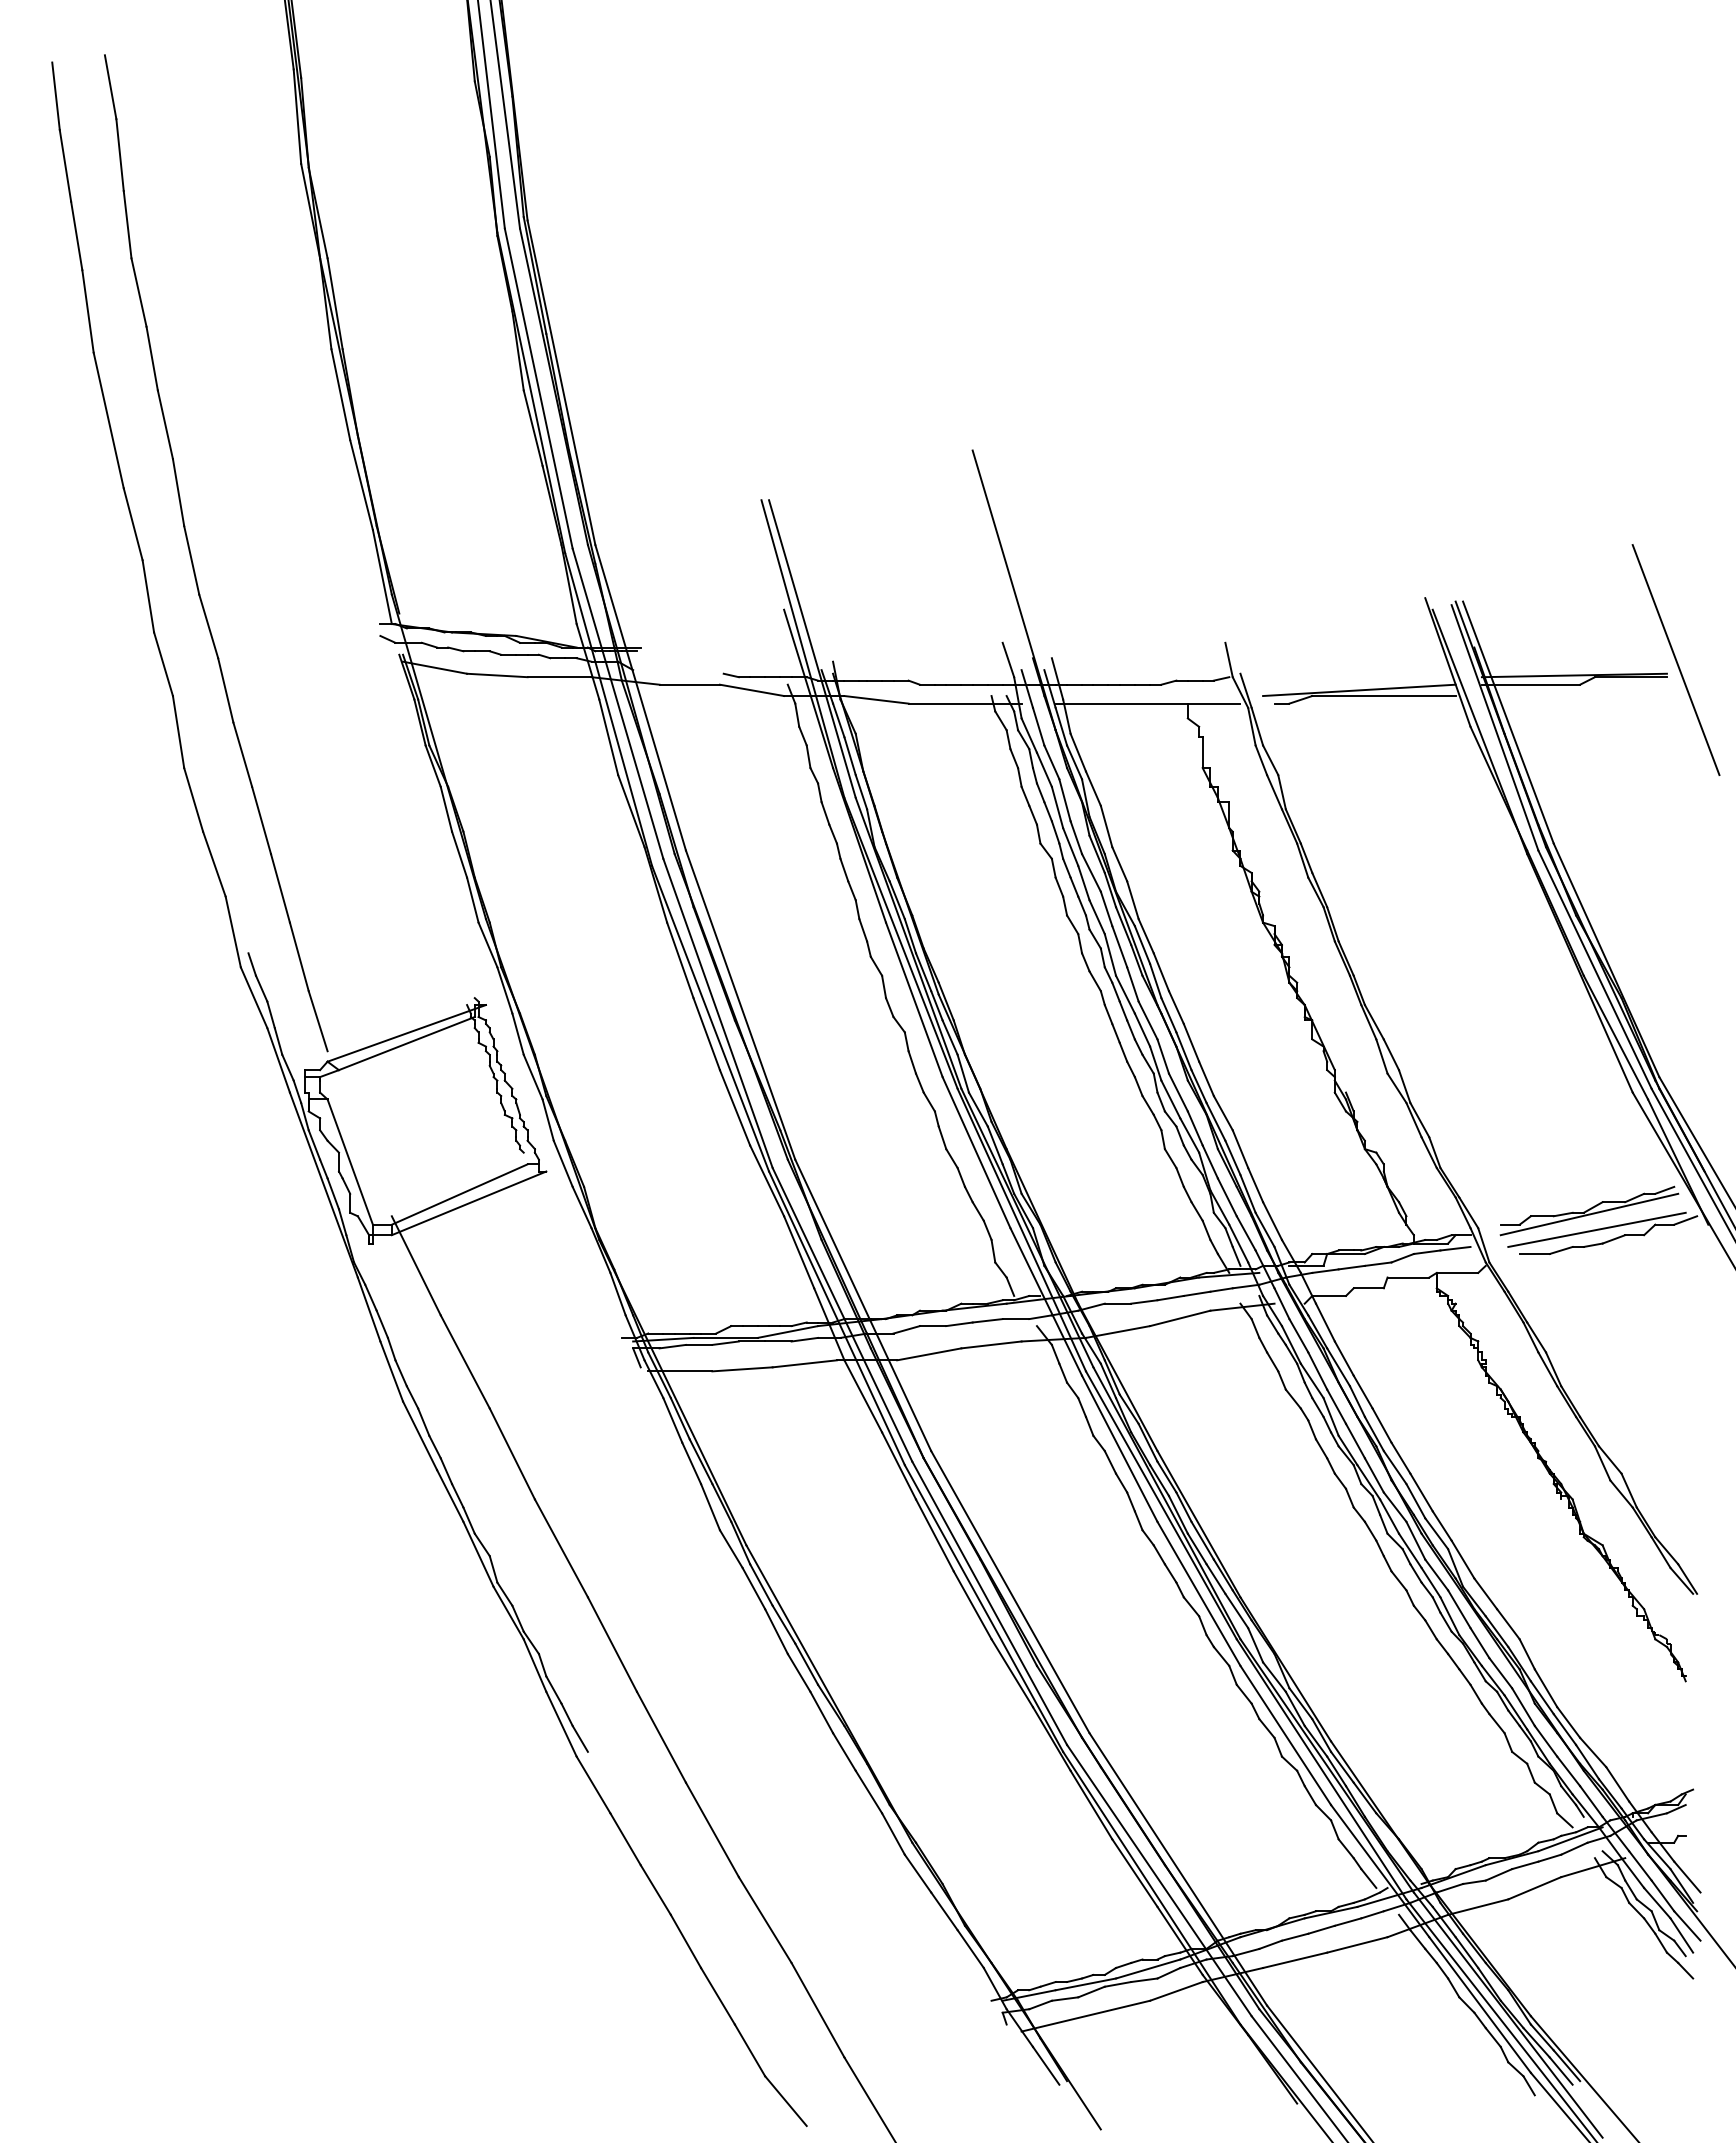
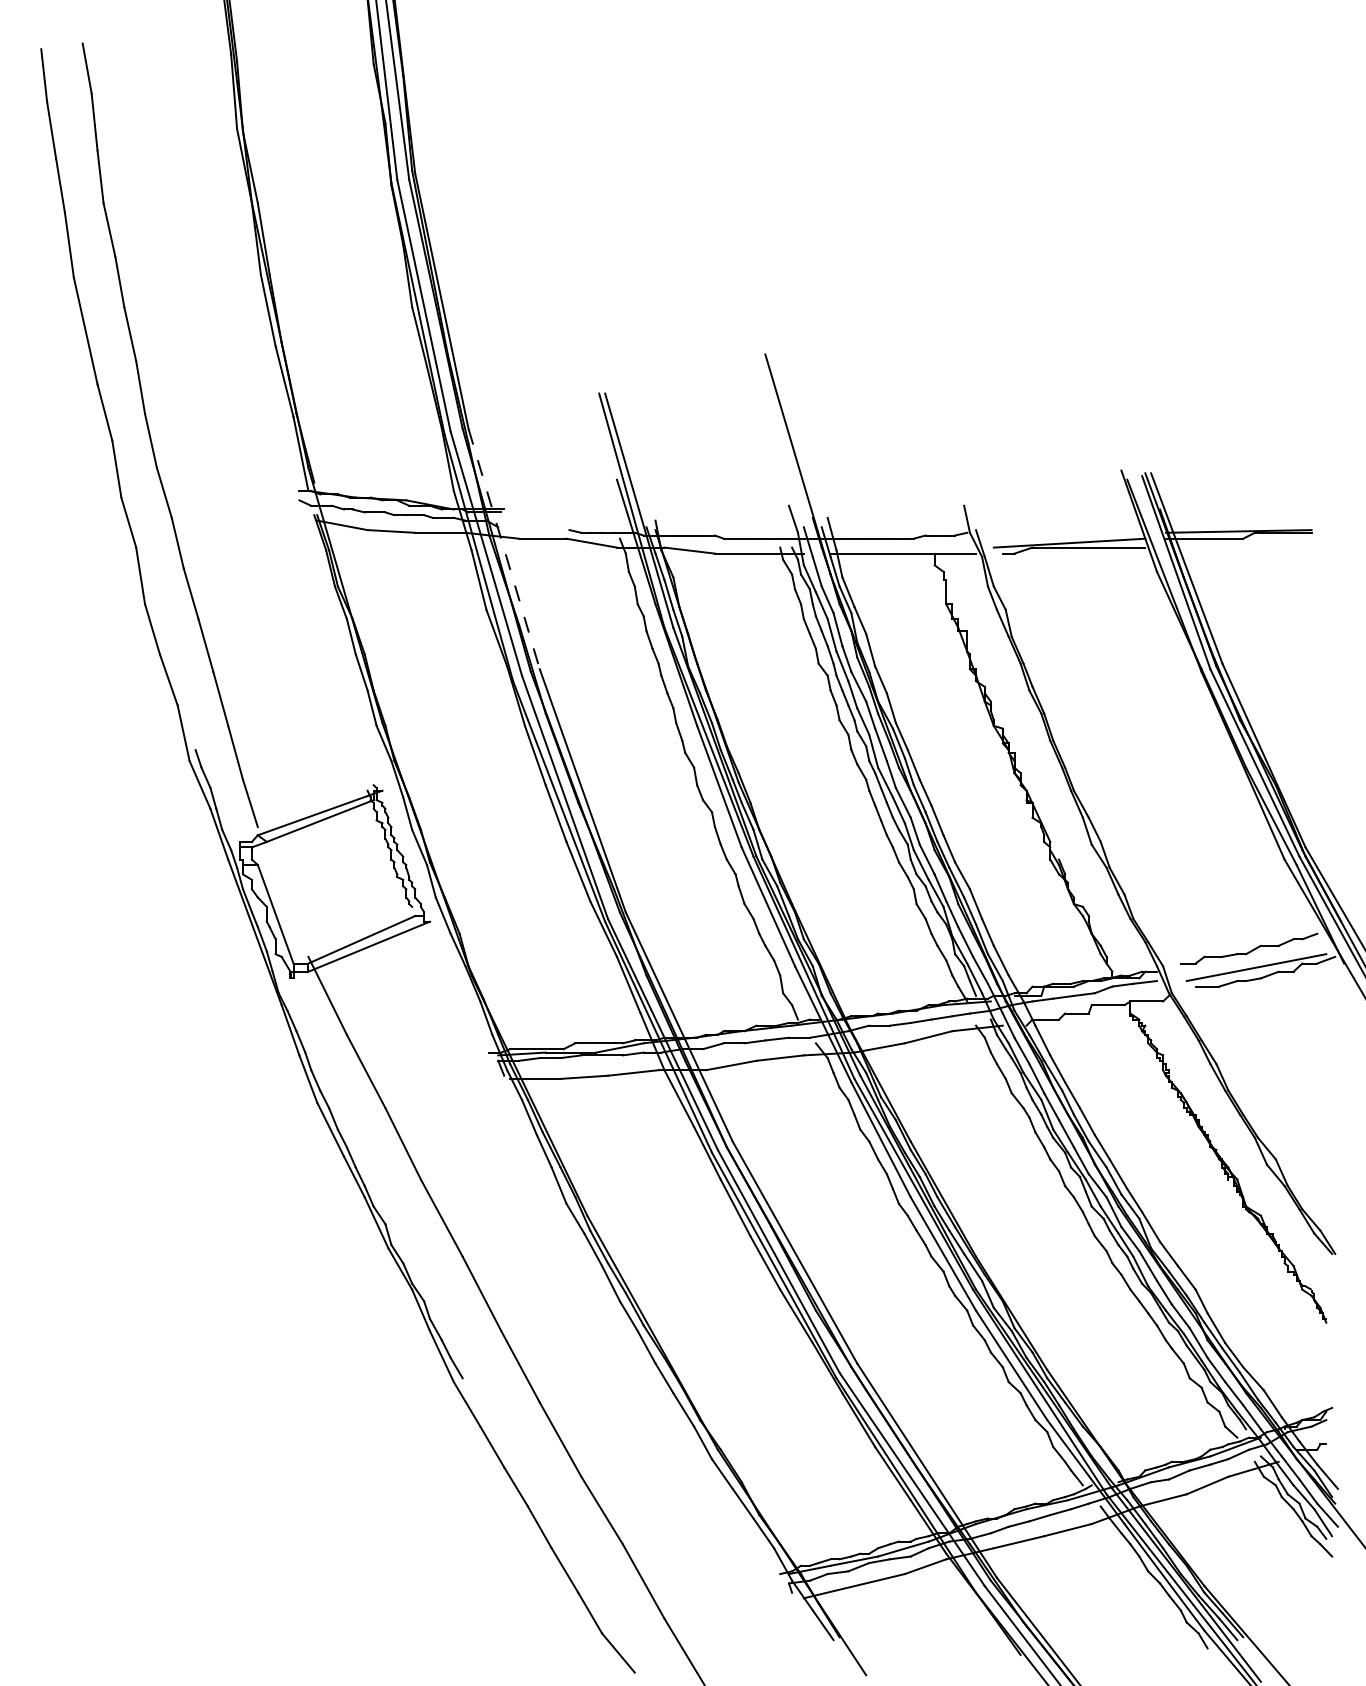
line: (1675, 660) -> (1318, 519), removed
line: (640, 698) -> (504, 549), solid -> dashed
line: (1589, 1214) -> (1250, 955), removed

